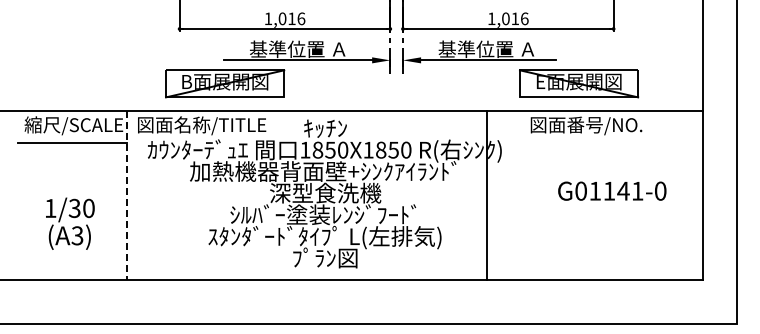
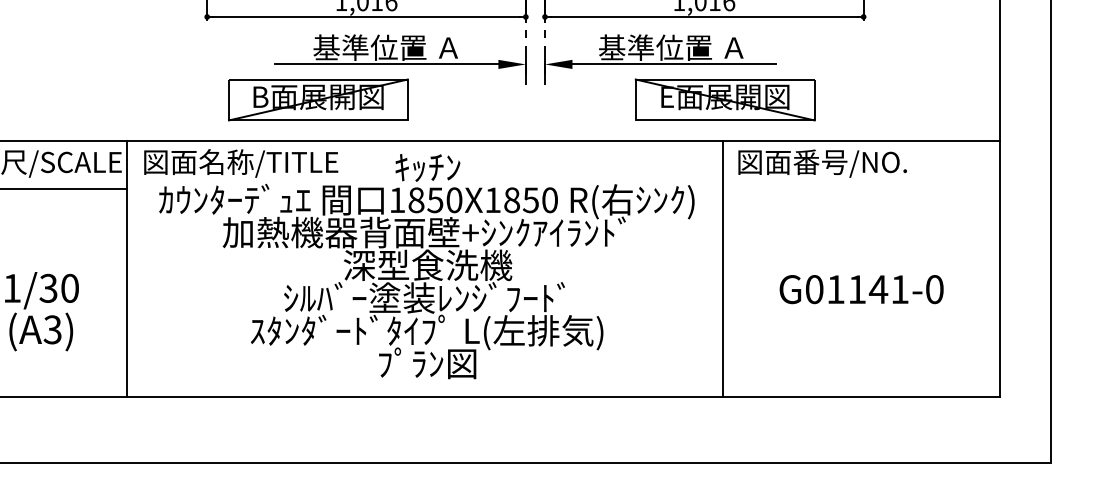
part: (225, 83) -> (318, 99), moved
part: (579, 83) -> (725, 99), moved
text: (612, 190) -> (861, 288), moved
line: (126, 195) -> (126, 268), dashed -> solid
line: (486, 195) -> (722, 268), moved

